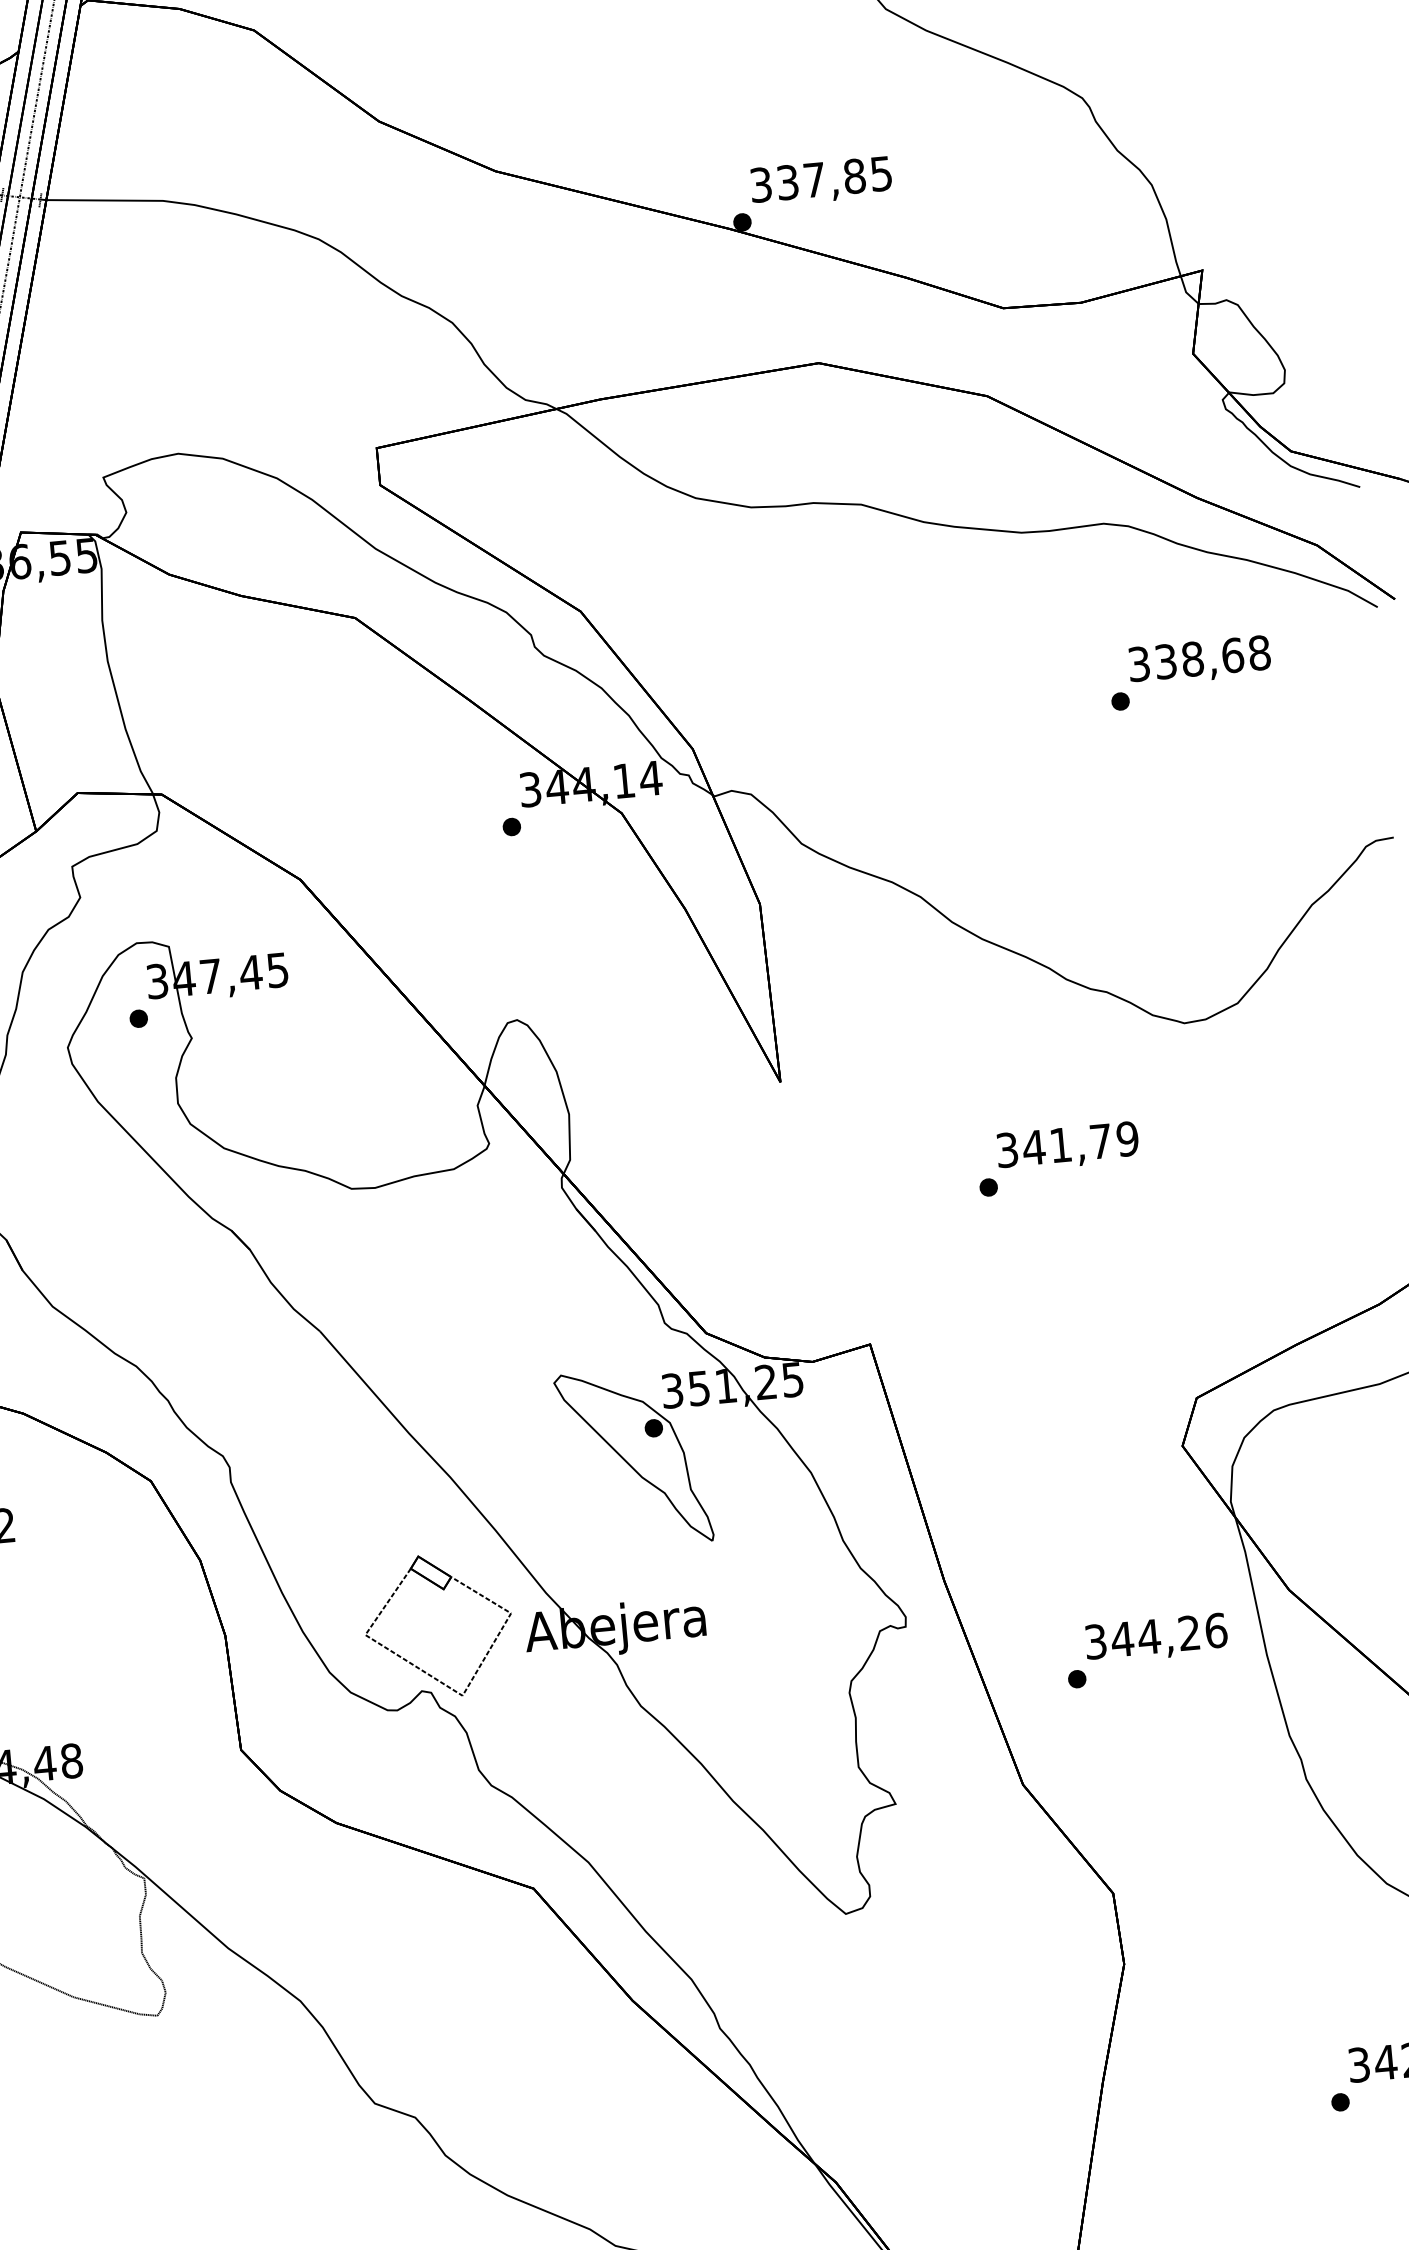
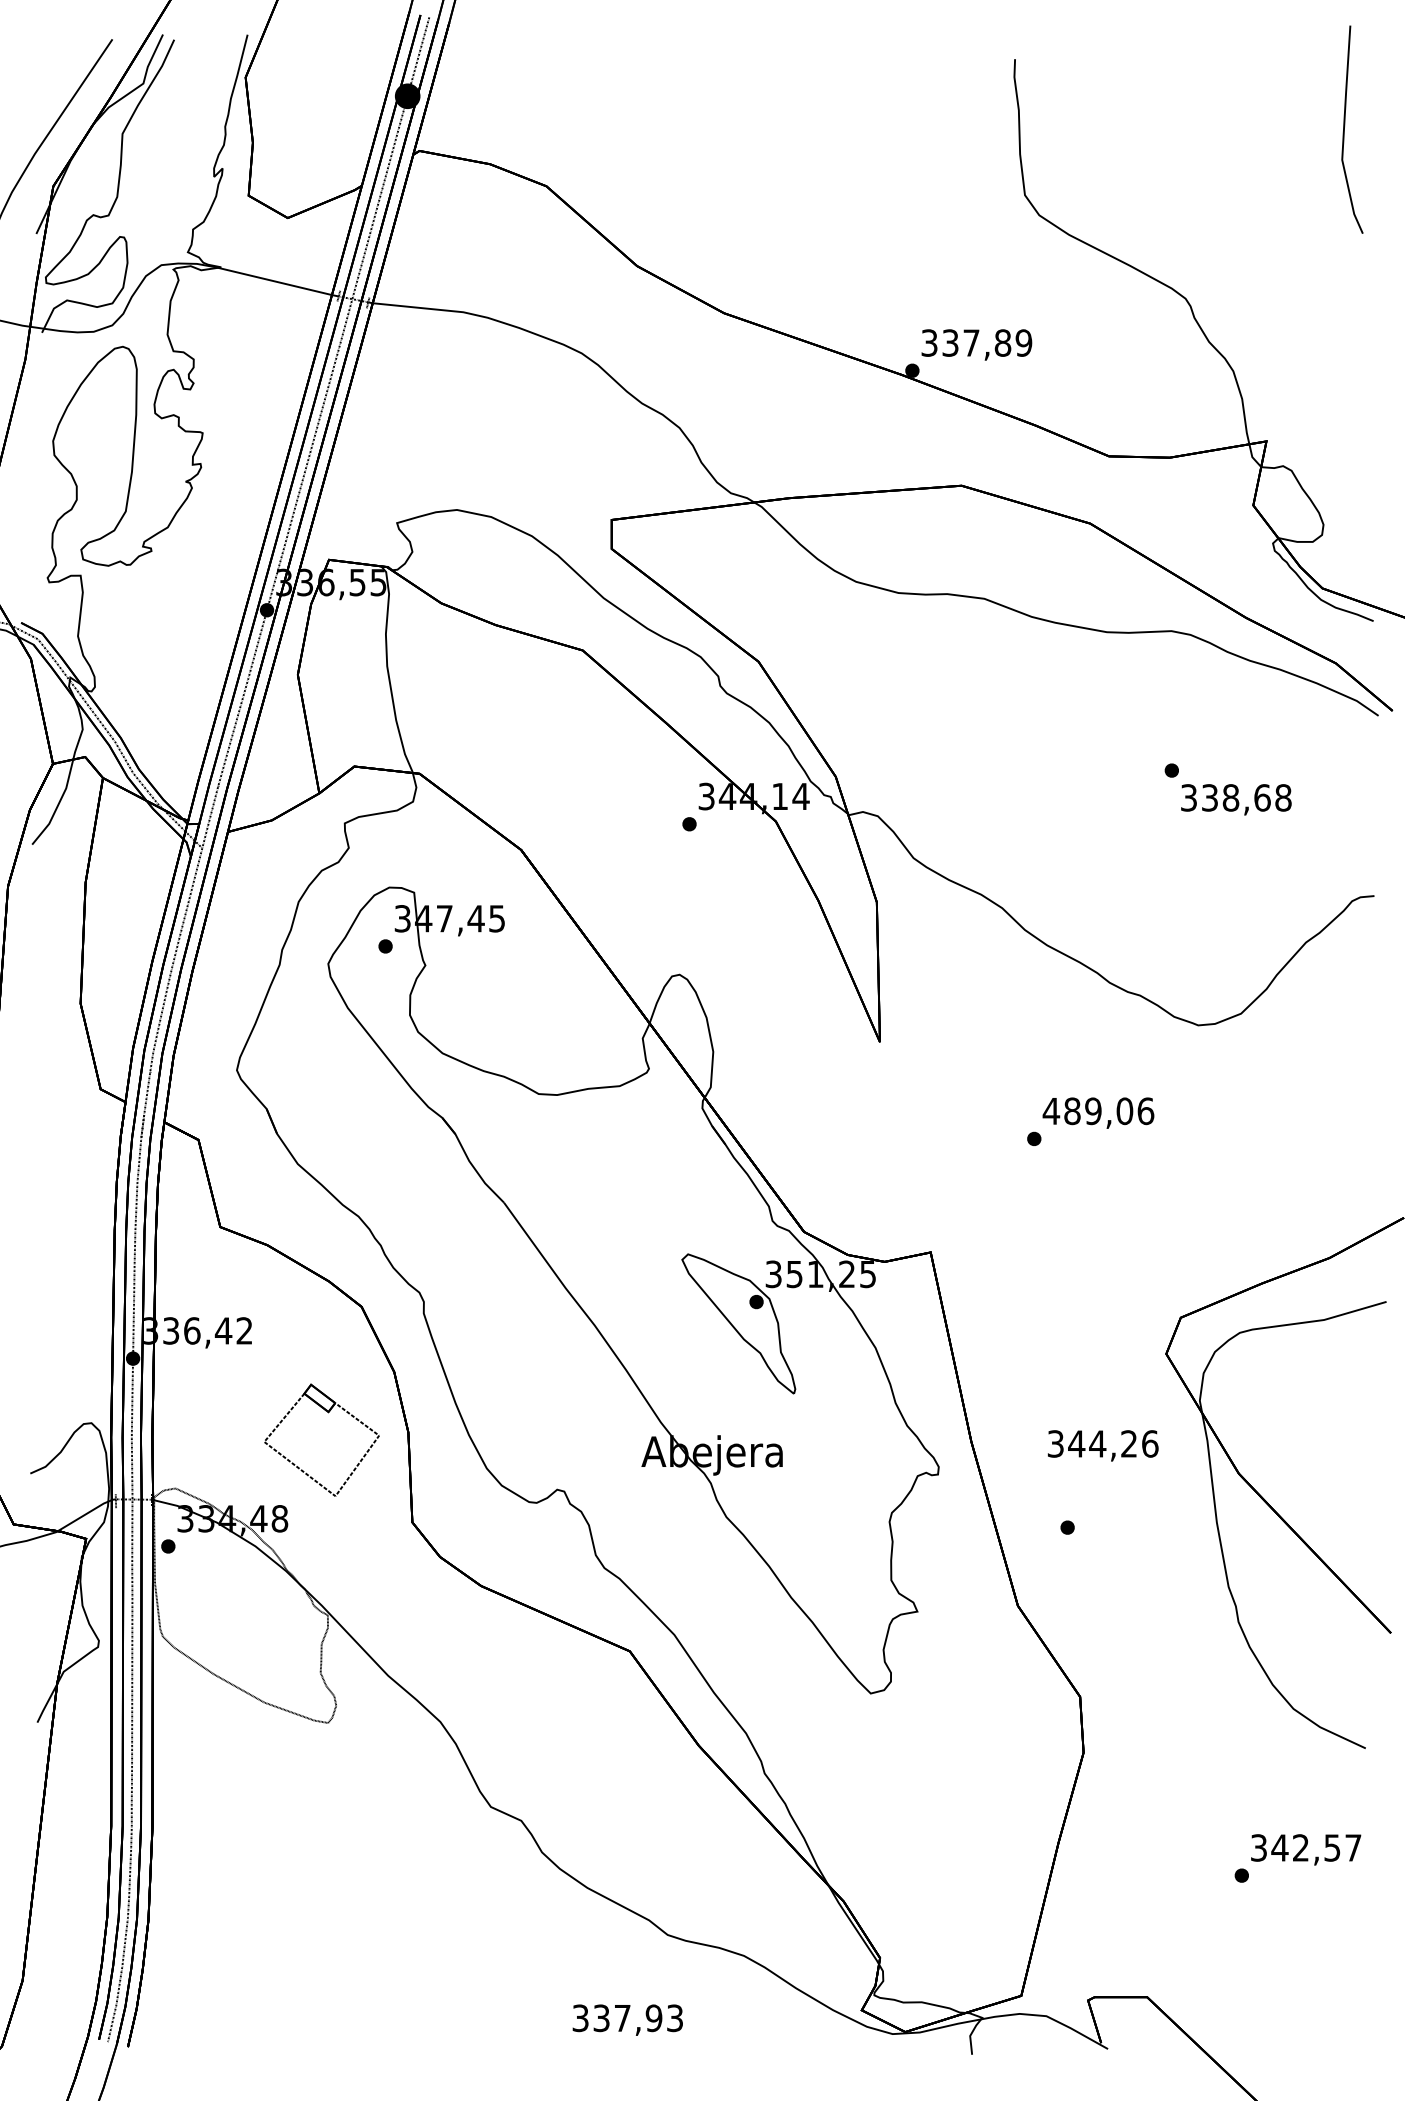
text: (880, 173) -> (1023, 342), 337,85 -> 337,89
text: (1199, 660) -> (1236, 799), moved
text: (1067, 1144) -> (1098, 1111), 341,79 -> 489,06
part: (443, 1591) -> (328, 1413), moved
text: (1155, 1638) -> (1102, 1445), moved

